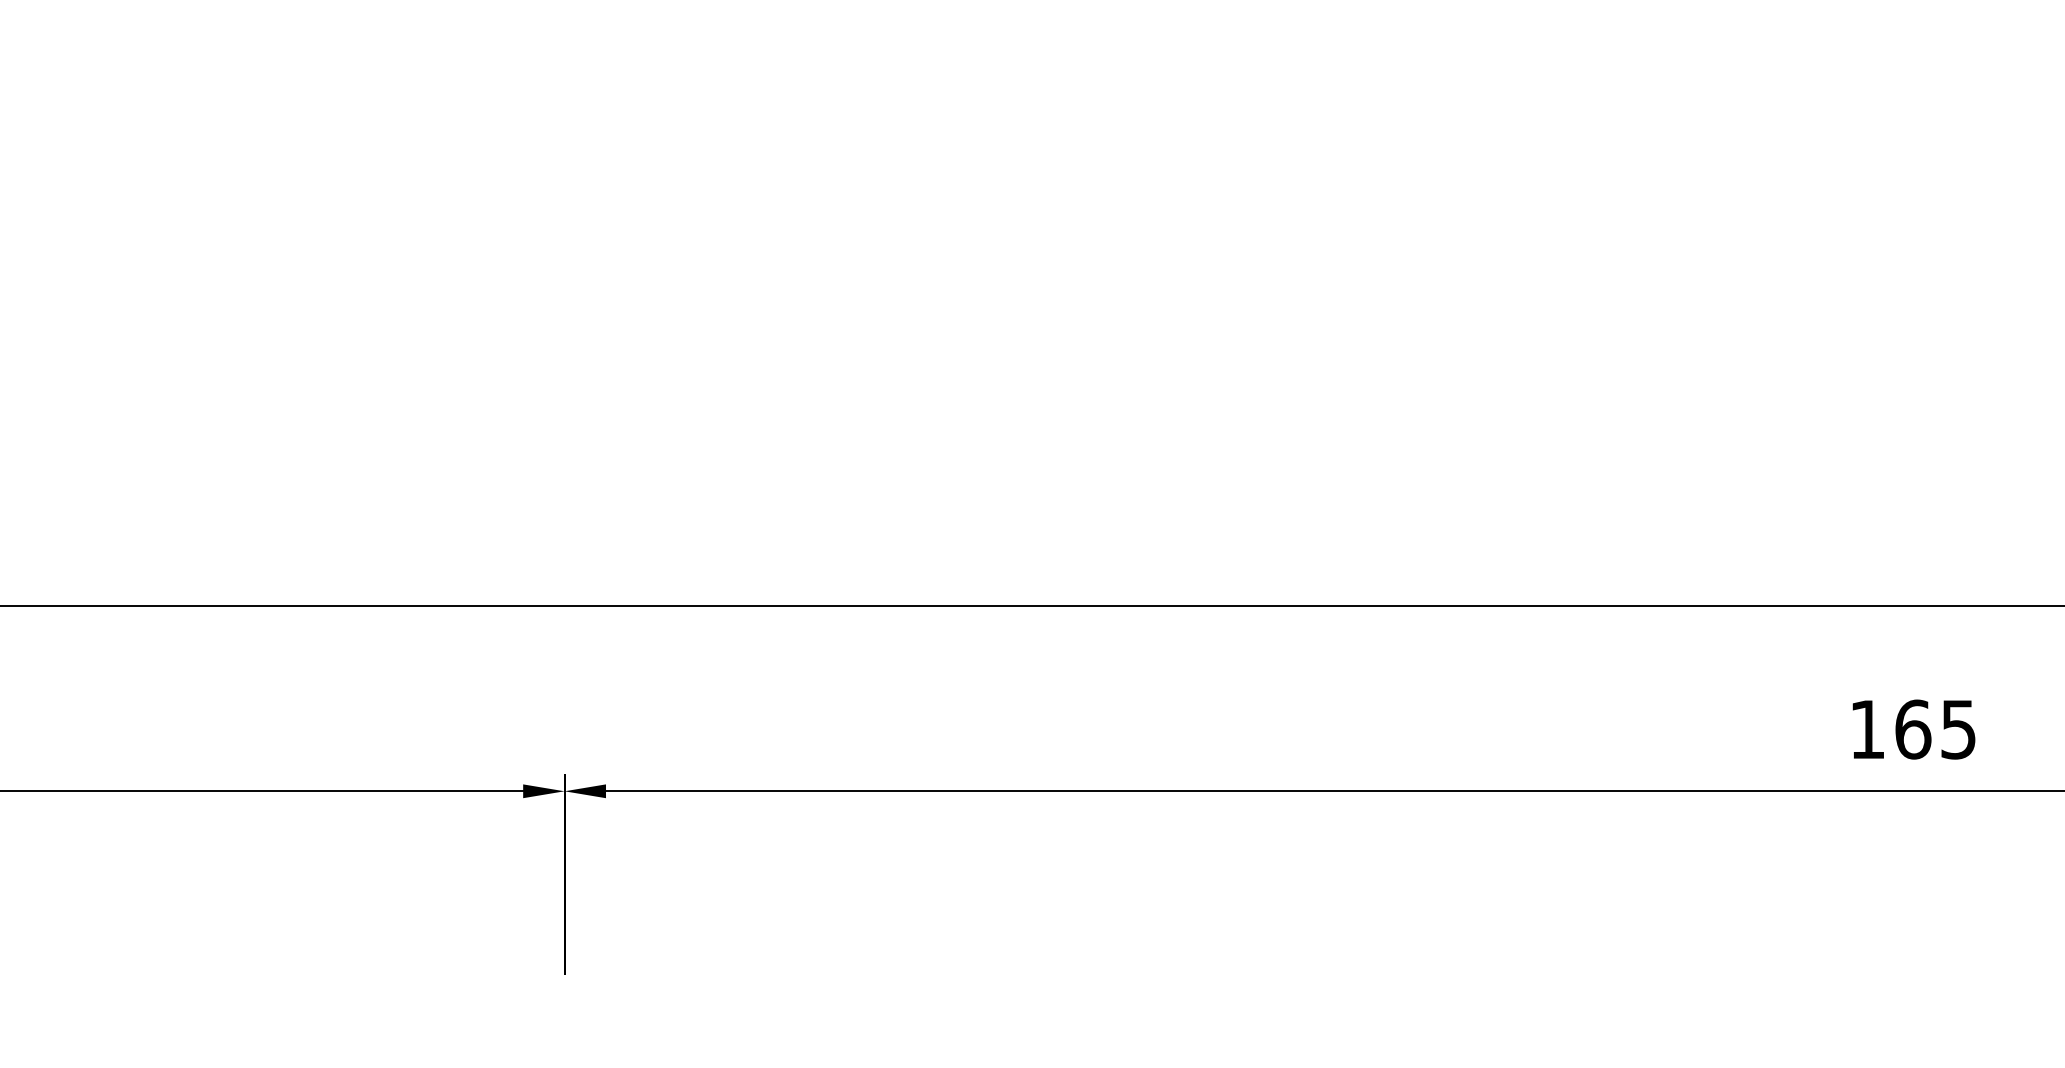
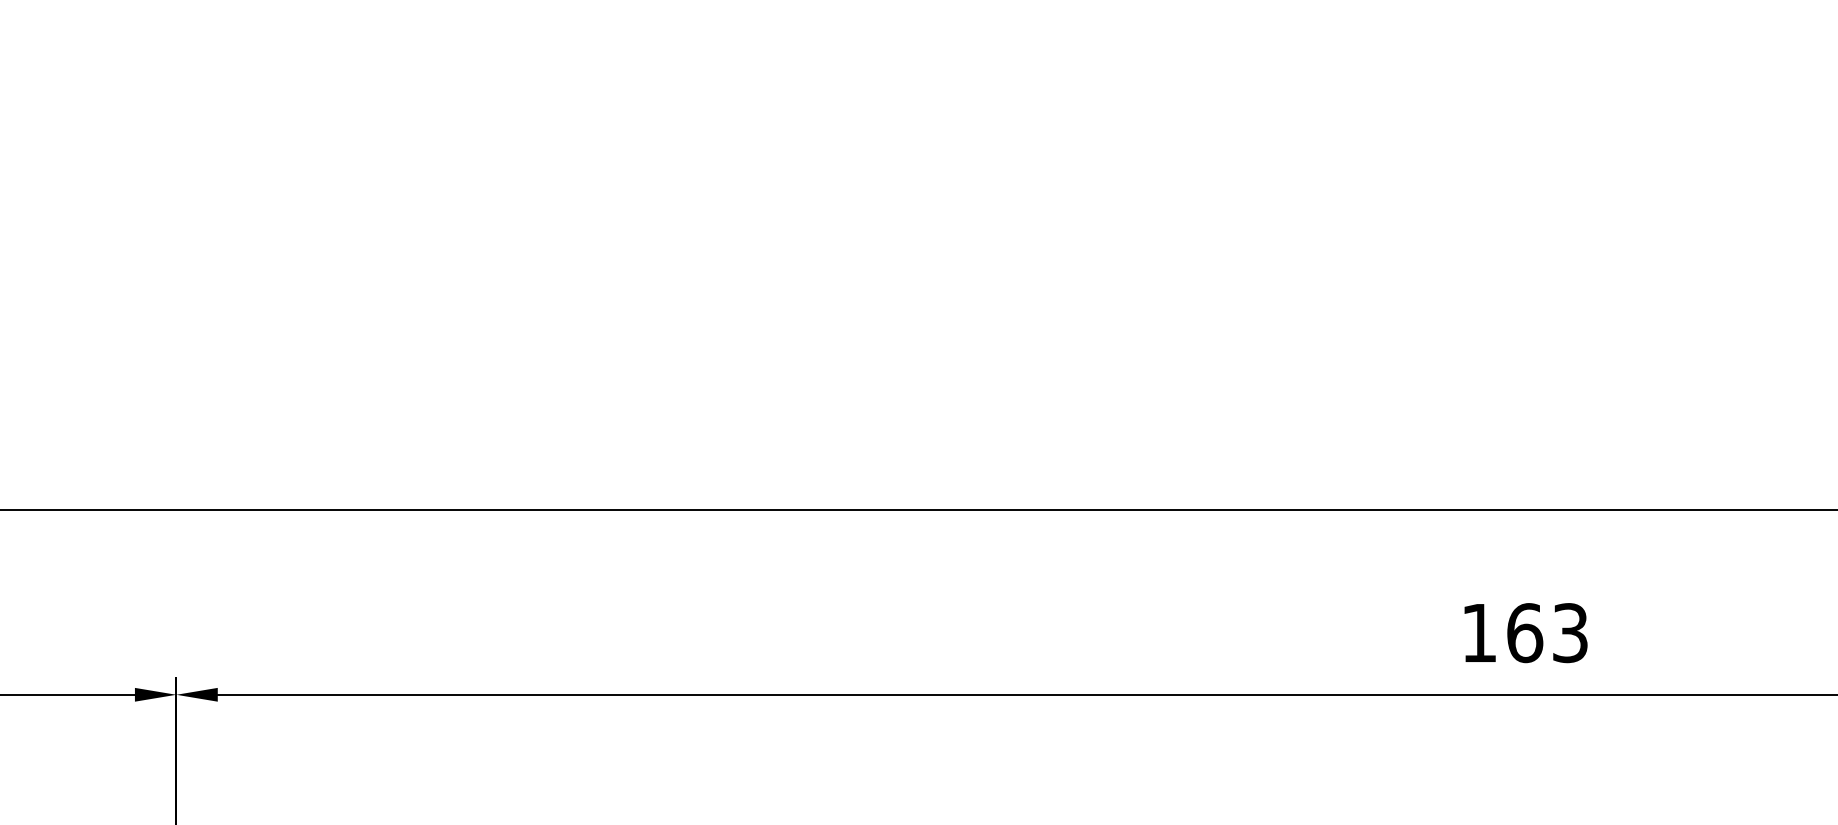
text: (1958, 729) -> (1570, 633), 165 -> 163

